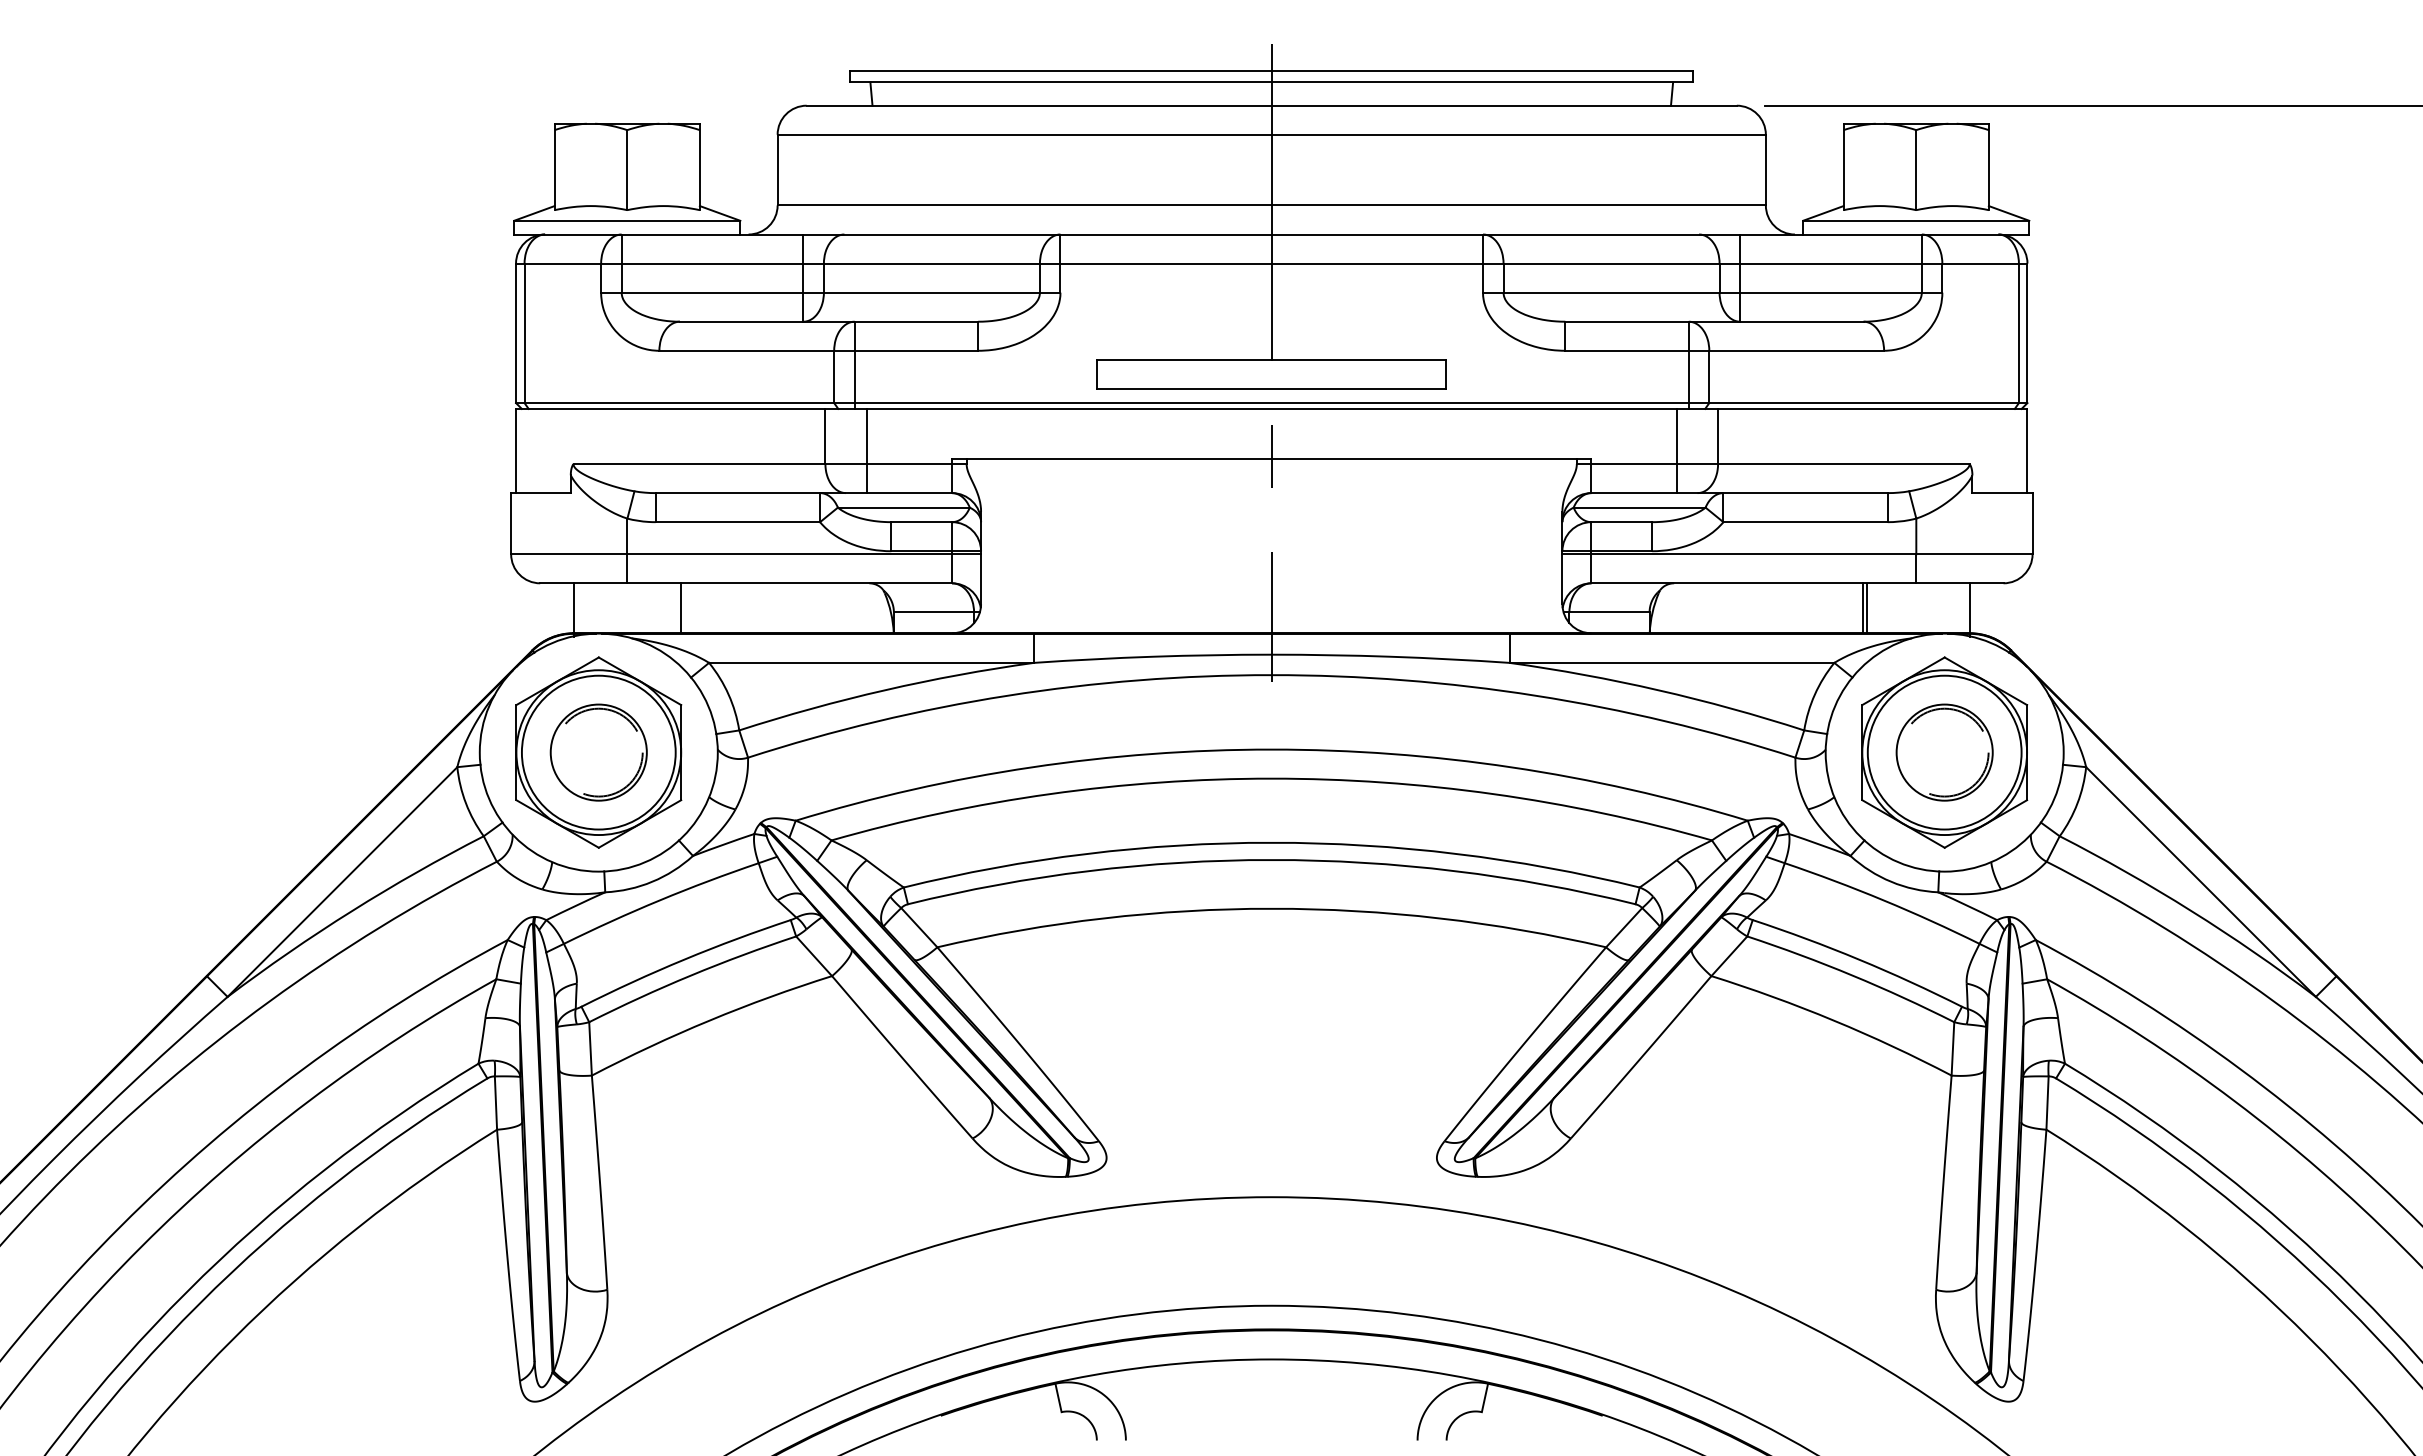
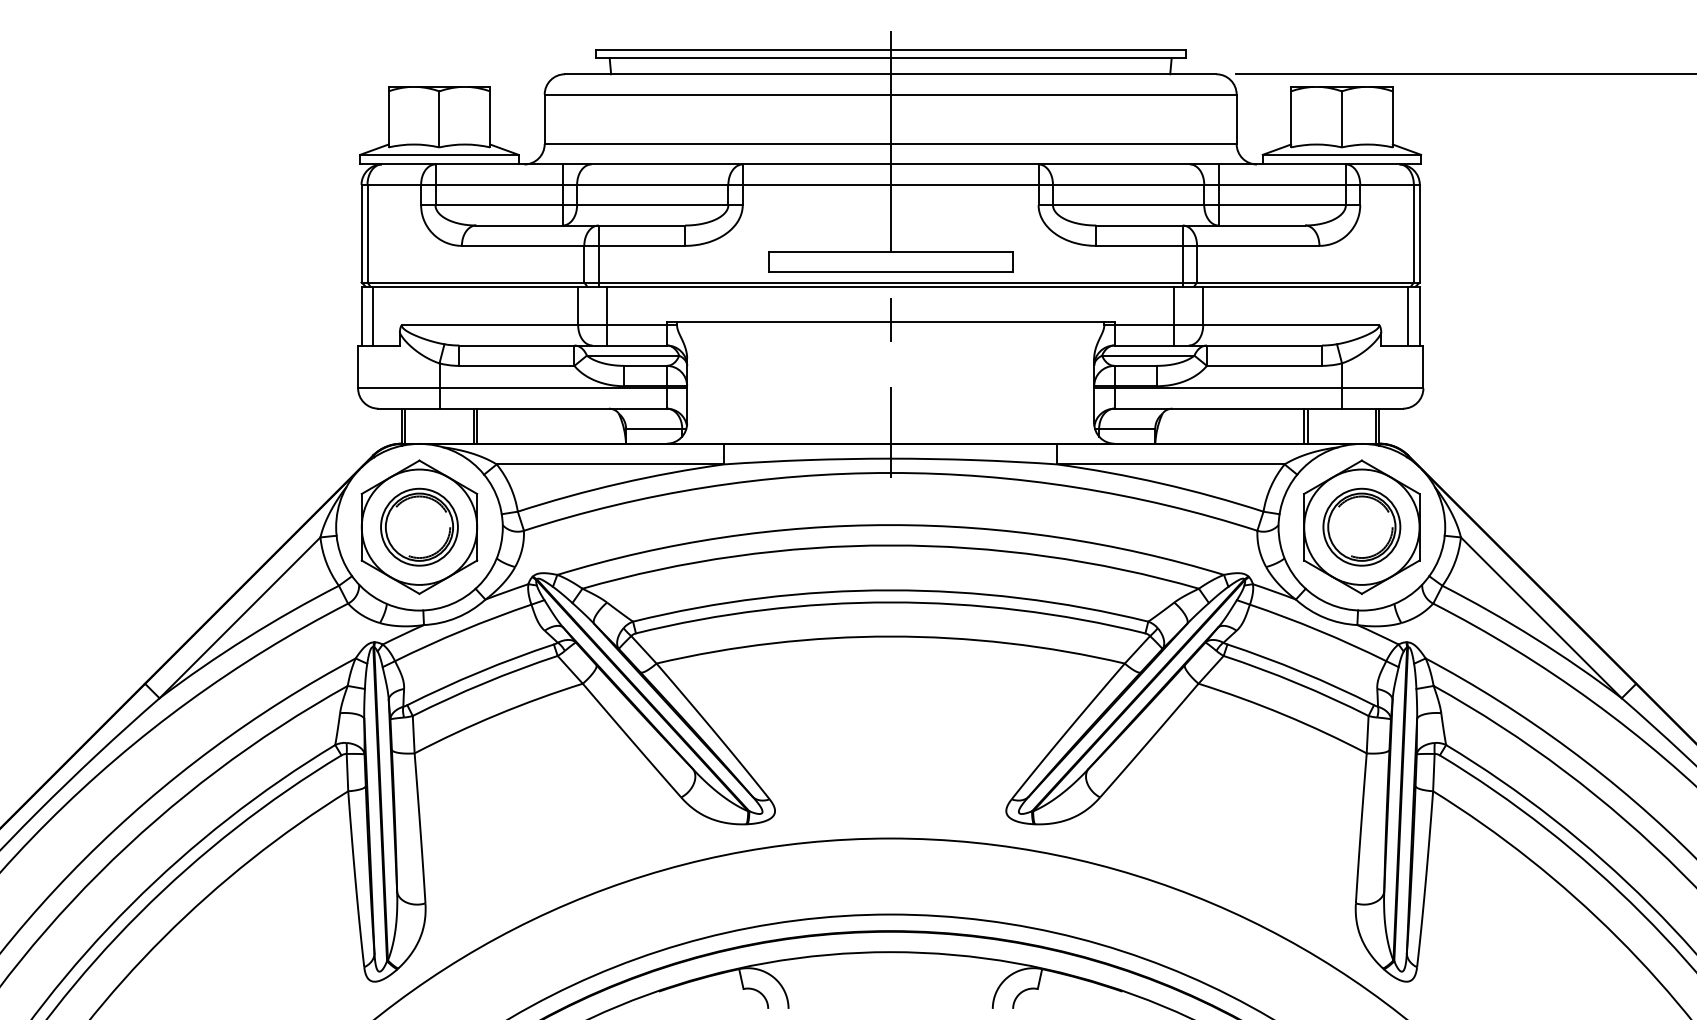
line: (533, 450) -> (373, 315), added
line: (2010, 450) -> (1407, 315), added
line: (578, 608) -> (405, 426), added
line: (676, 608) -> (473, 426), added
line: (1965, 608) -> (1376, 426), added
circle: (598, 752) -> (419, 527), size x0.71
circle: (1944, 752) -> (1361, 527), size x0.71

